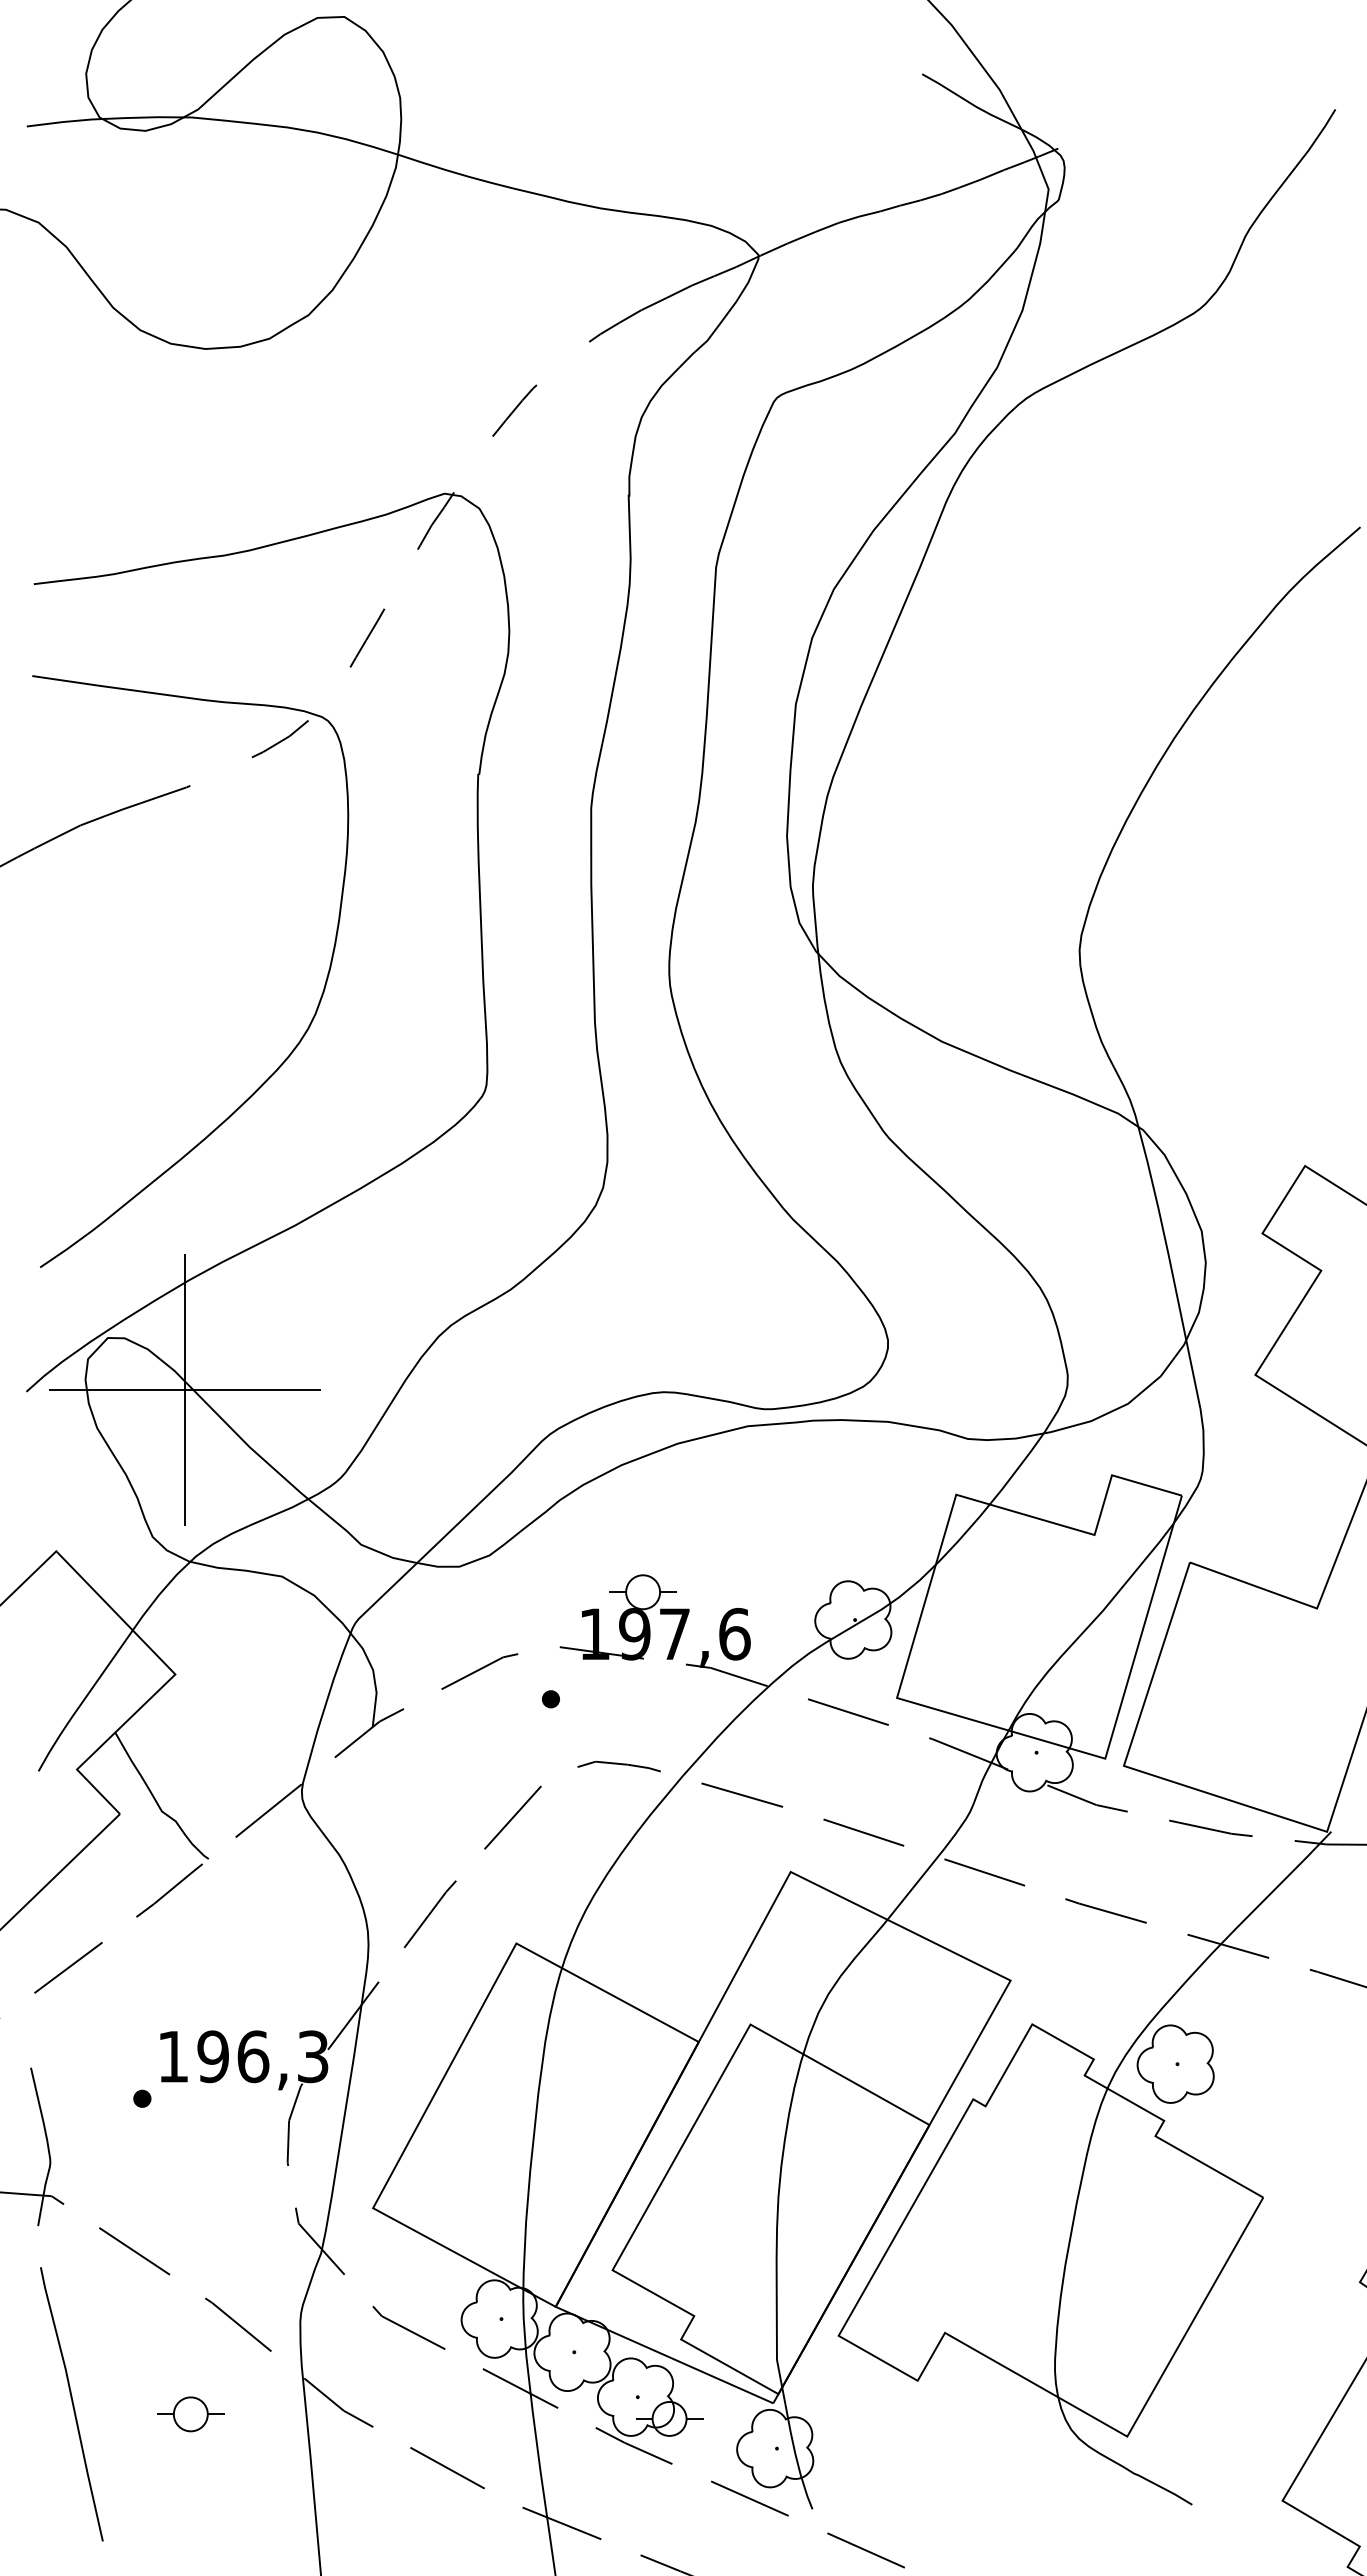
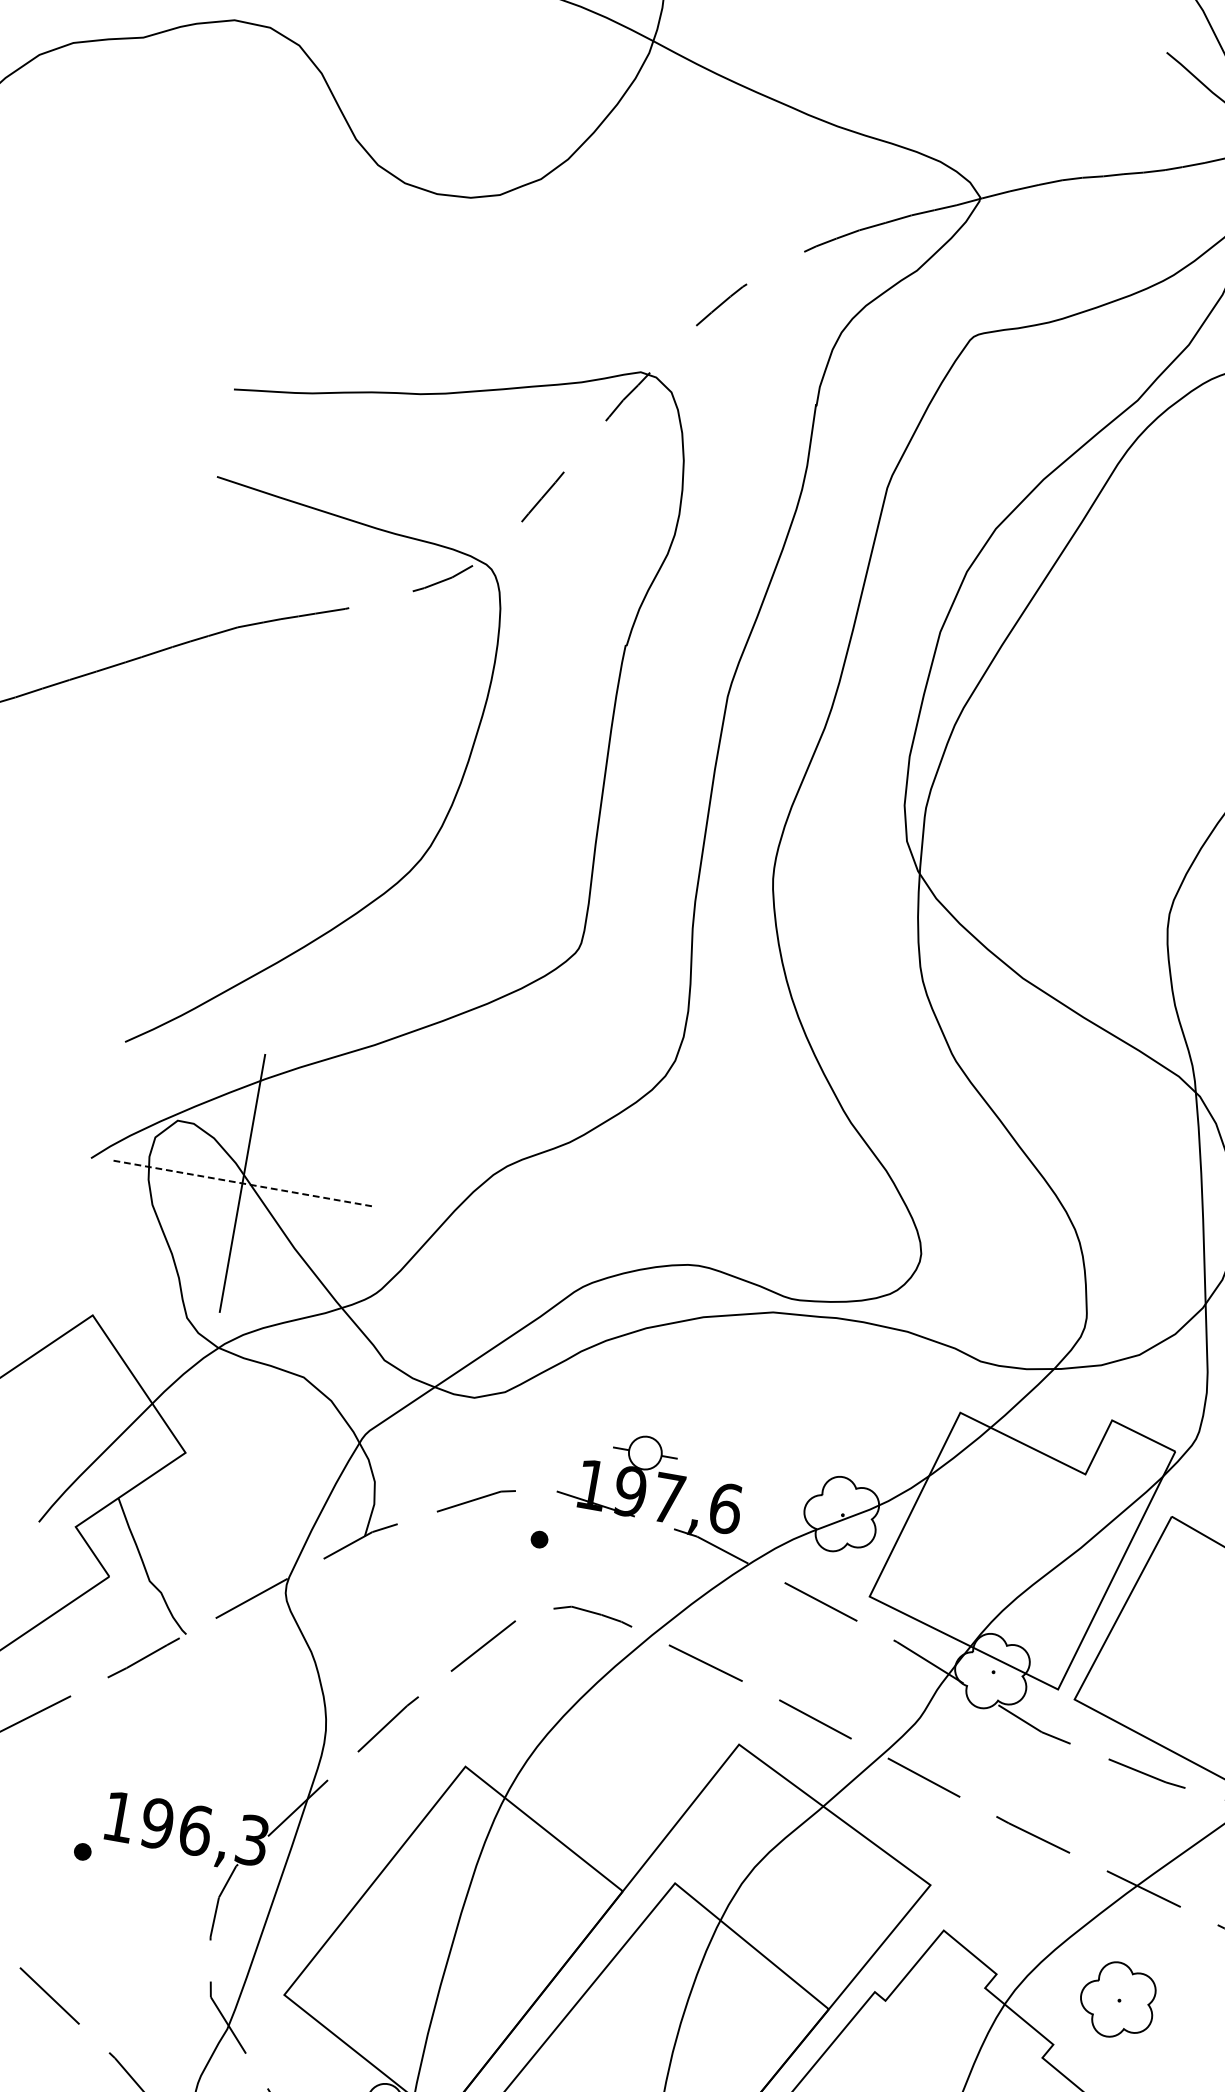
line: (184, 1390) -> (242, 1183), solid -> dashed
part: (1175, 2063) -> (1117, 1999), moved

